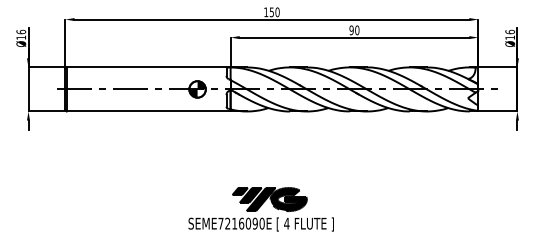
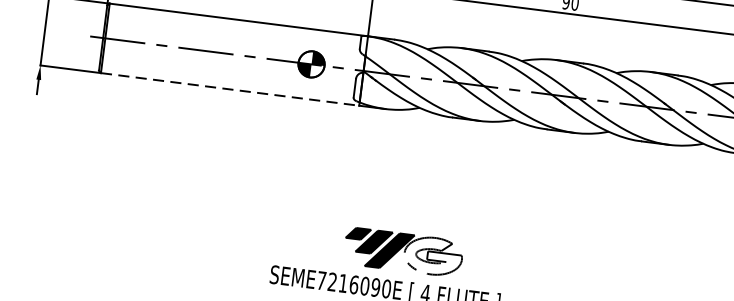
line: (148, 111) -> (229, 89), solid -> dashed
fill: (288, 199) -> (433, 256), removed

